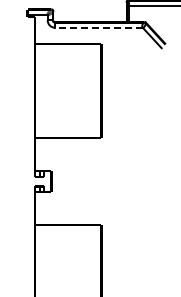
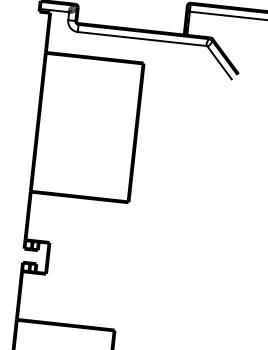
line: (98, 27) -> (142, 38), dashed -> solid

